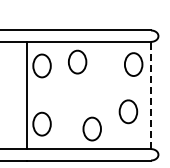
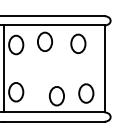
part: (133, 64) -> (78, 43), moved
line: (151, 95) -> (105, 68), dashed -> solid
part: (128, 111) -> (86, 93), moved

